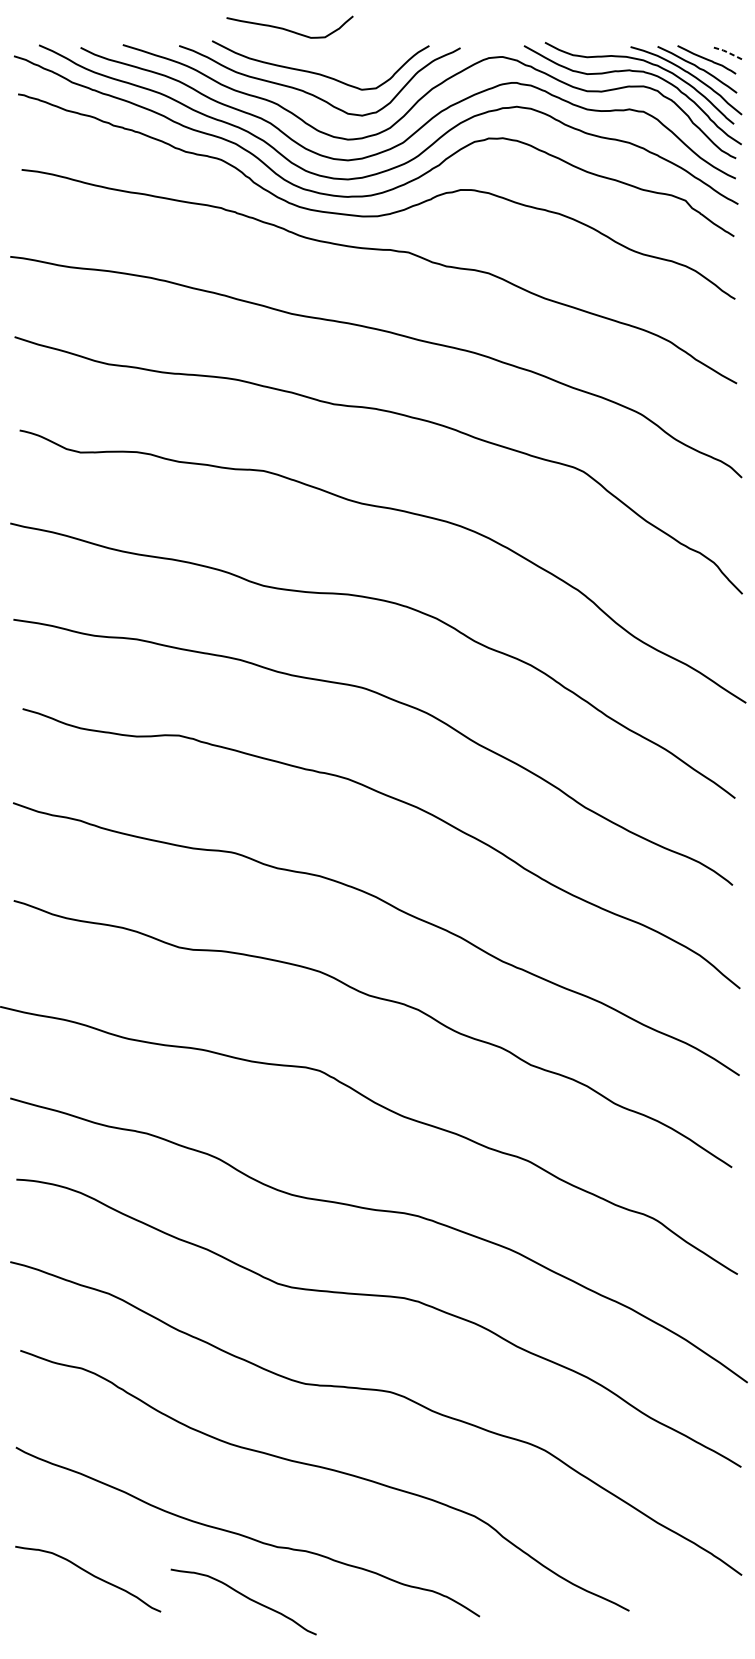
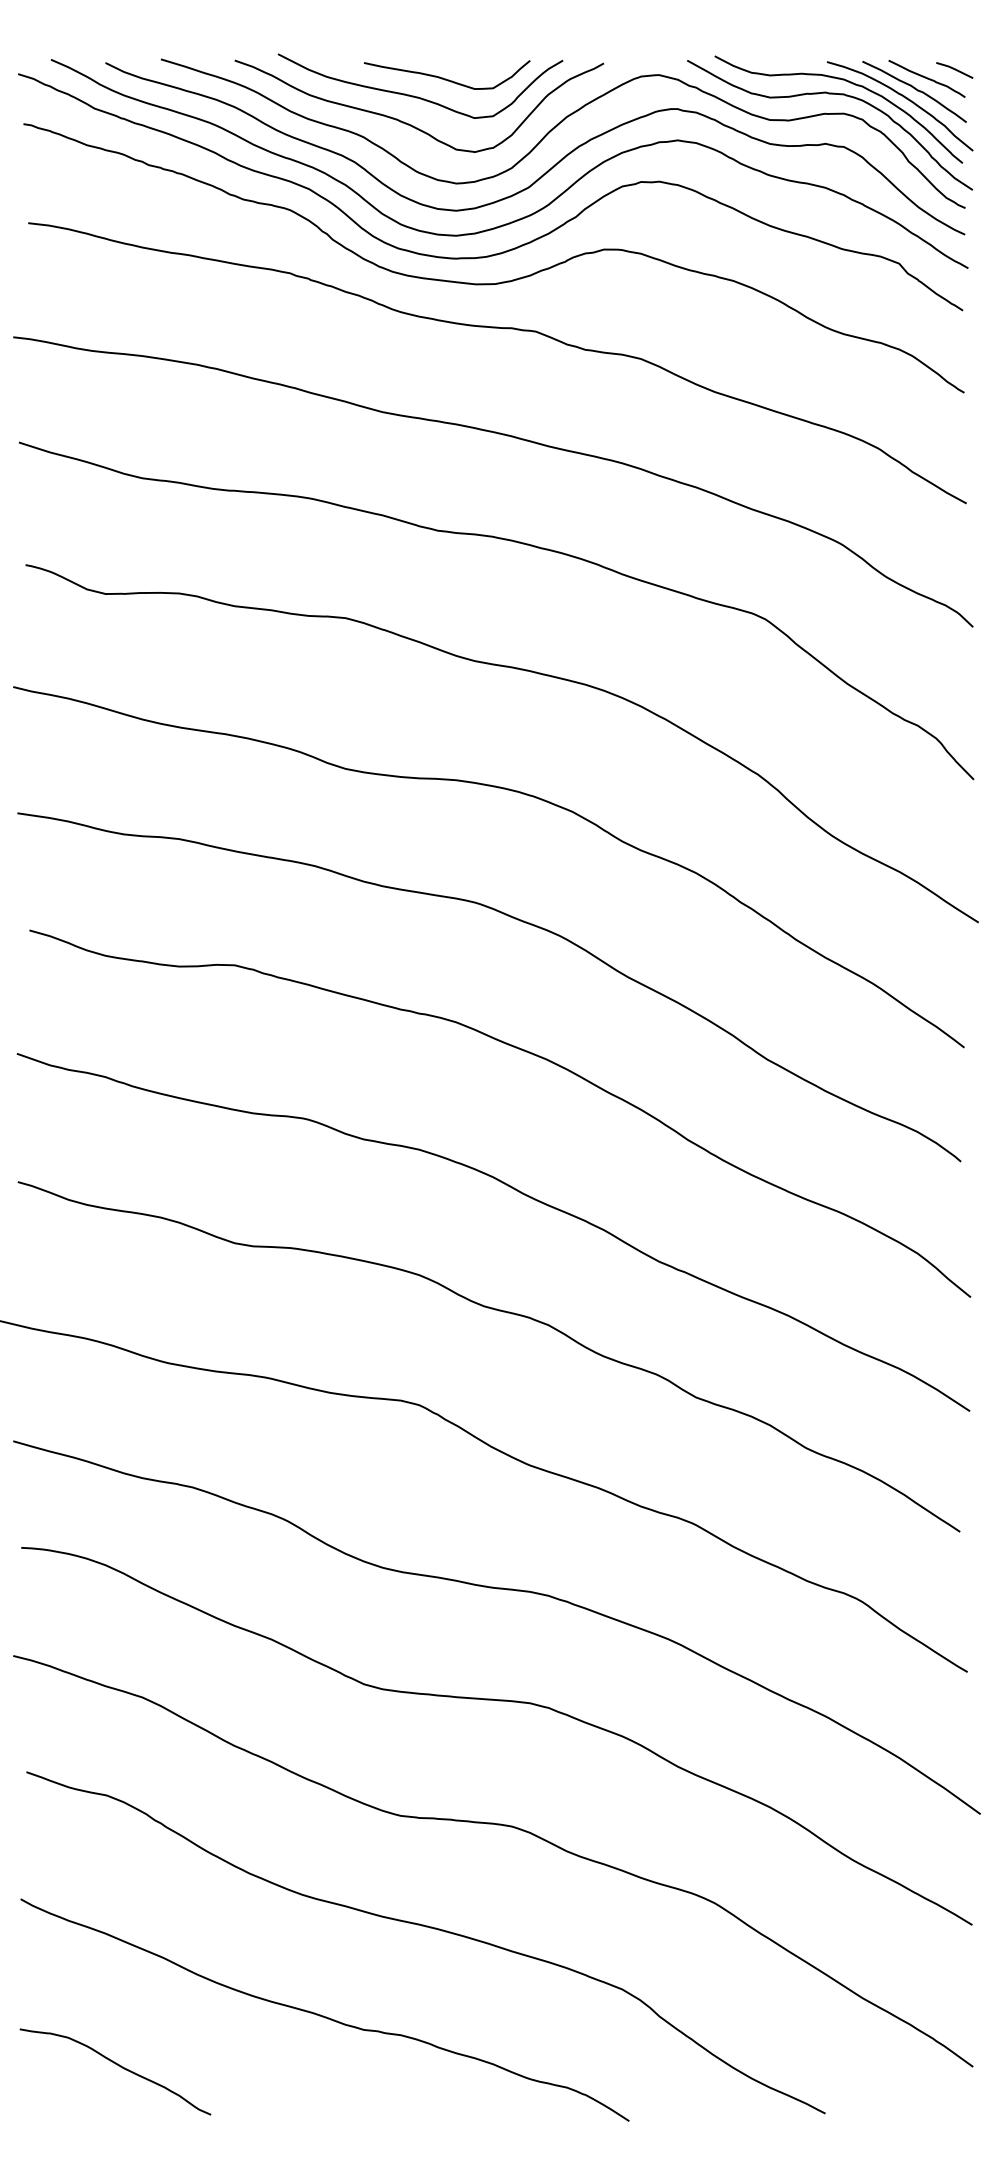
curve: (289, 29) -> (446, 78), moved
line: (727, 52) -> (954, 69), dashed -> solid
curve: (246, 1597) -> (322, 2096), removed

